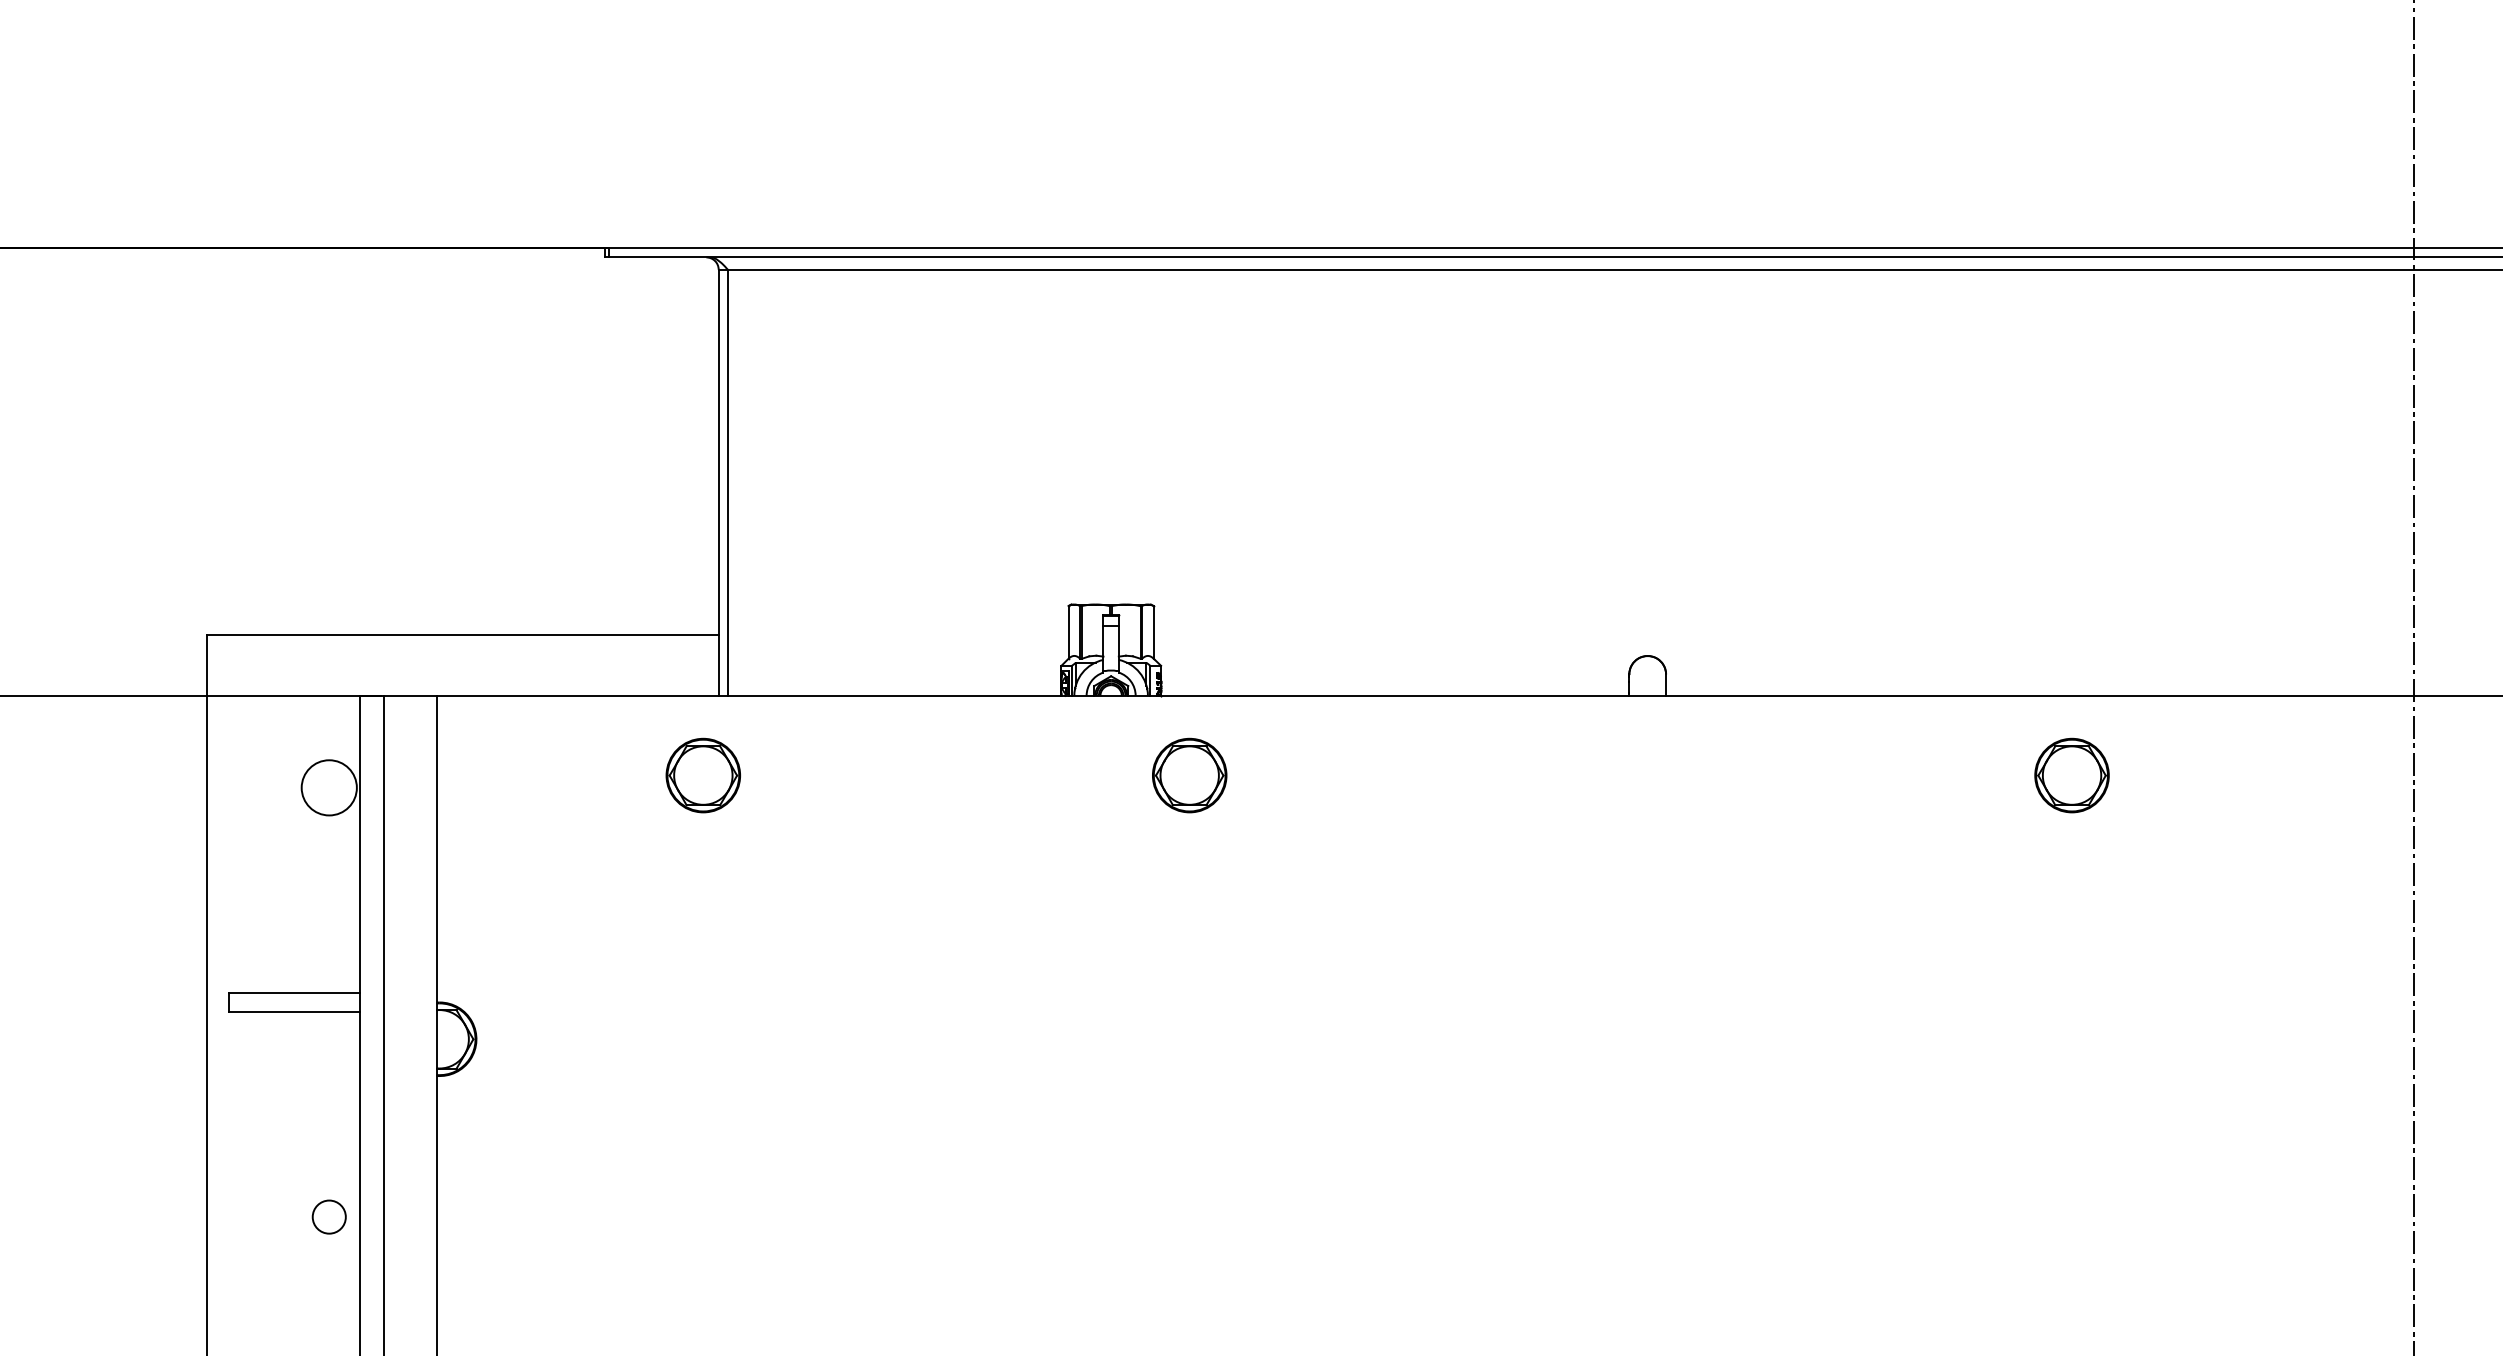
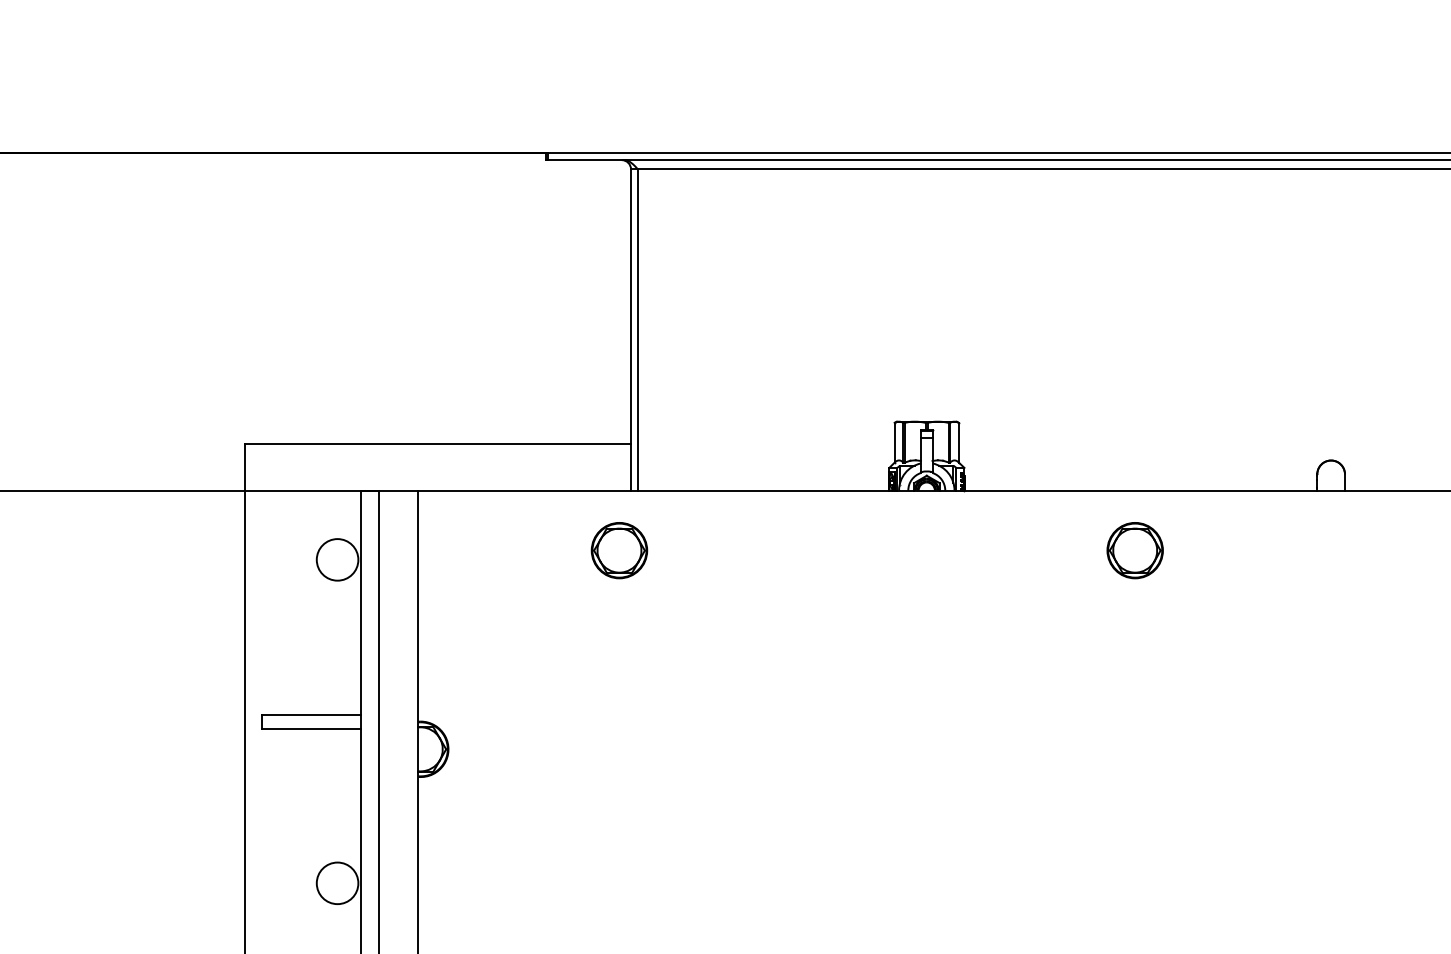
part: (1189, 775) -> (1135, 550), moved
circle: (328, 1216) -> (336, 882), size x1.67

